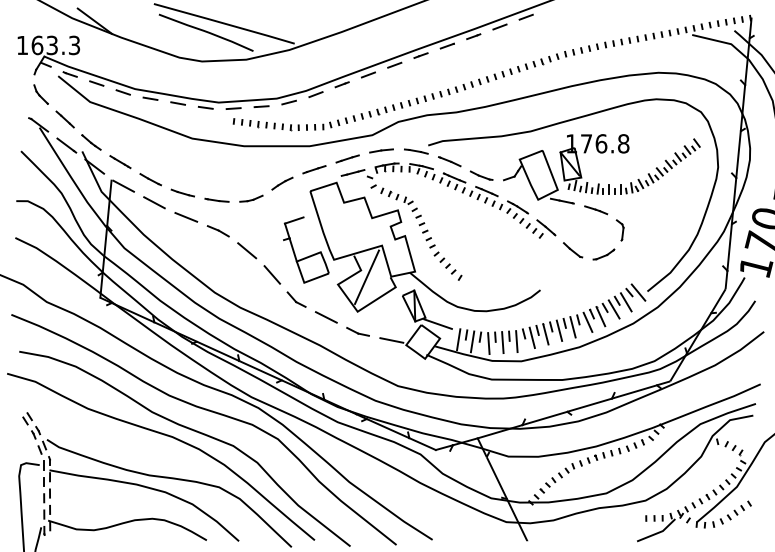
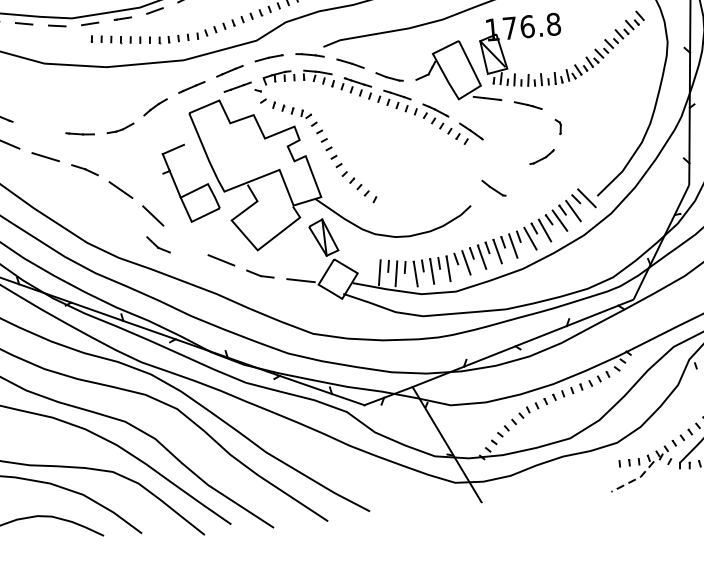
line: (182, 192) -> (38, 128), removed
part: (619, 230) -> (557, 127), size x0.6
part: (572, 250) -> (493, 188), moved
line: (366, 276) -> (264, 207), removed
part: (296, 299) -> (158, 244), moved
line: (437, 323) -> (353, 255), removed
line: (658, 532) -> (635, 479), solid -> dashed

